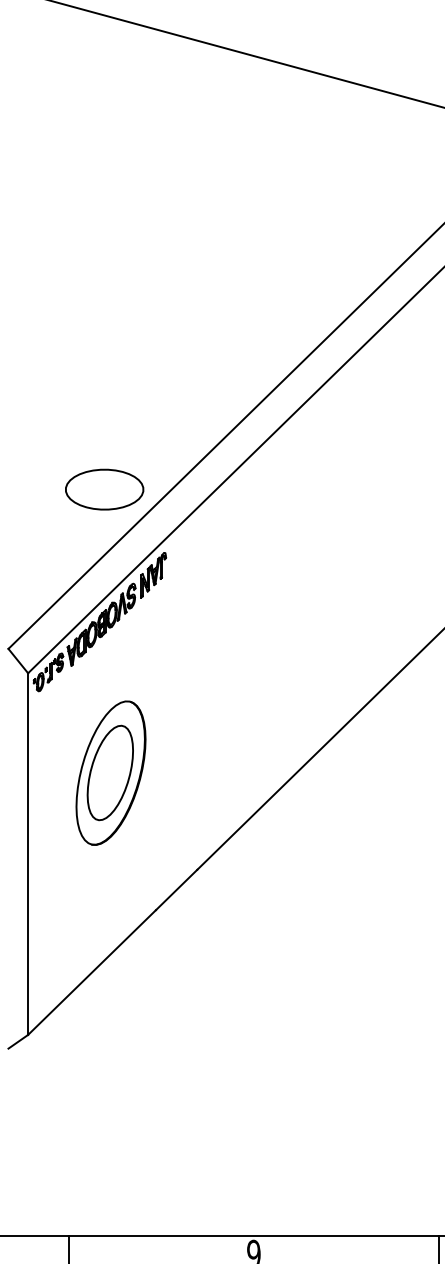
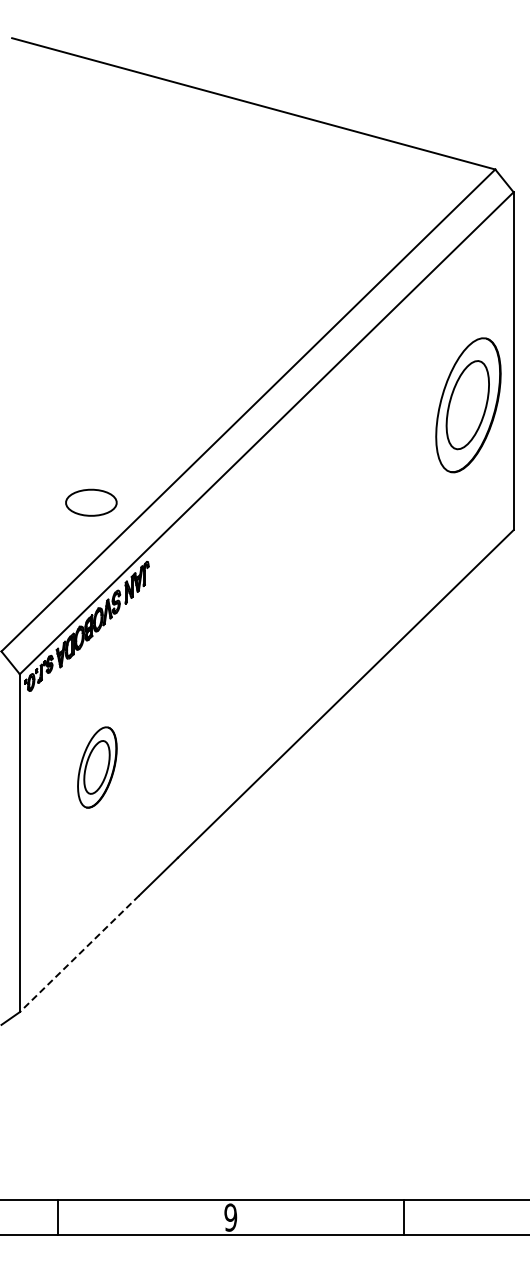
part: (104, 489) -> (91, 502), size x0.7
part: (111, 773) -> (97, 767), size x0.6
line: (91, 973) -> (79, 954), solid -> dashed

